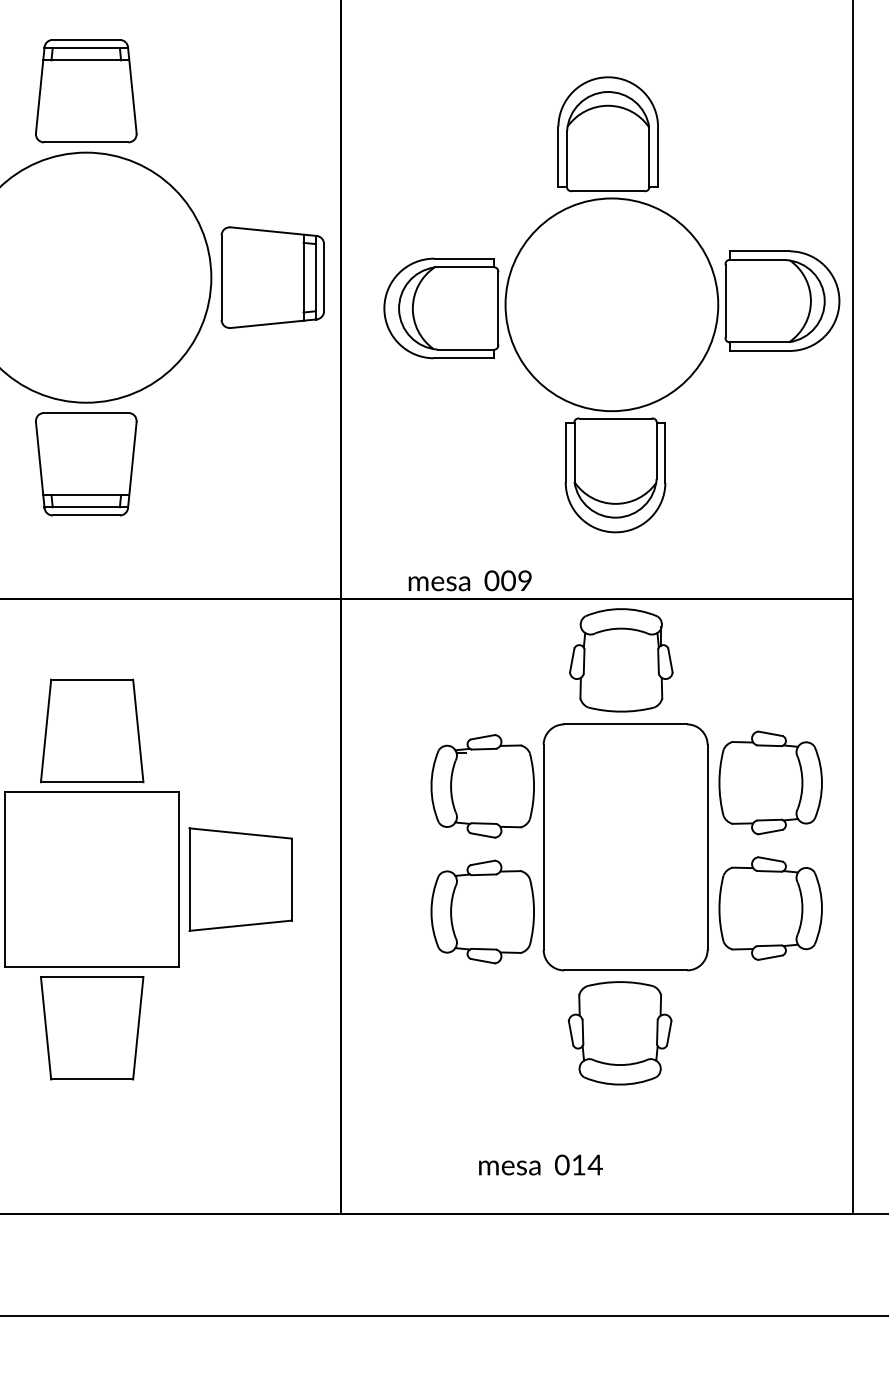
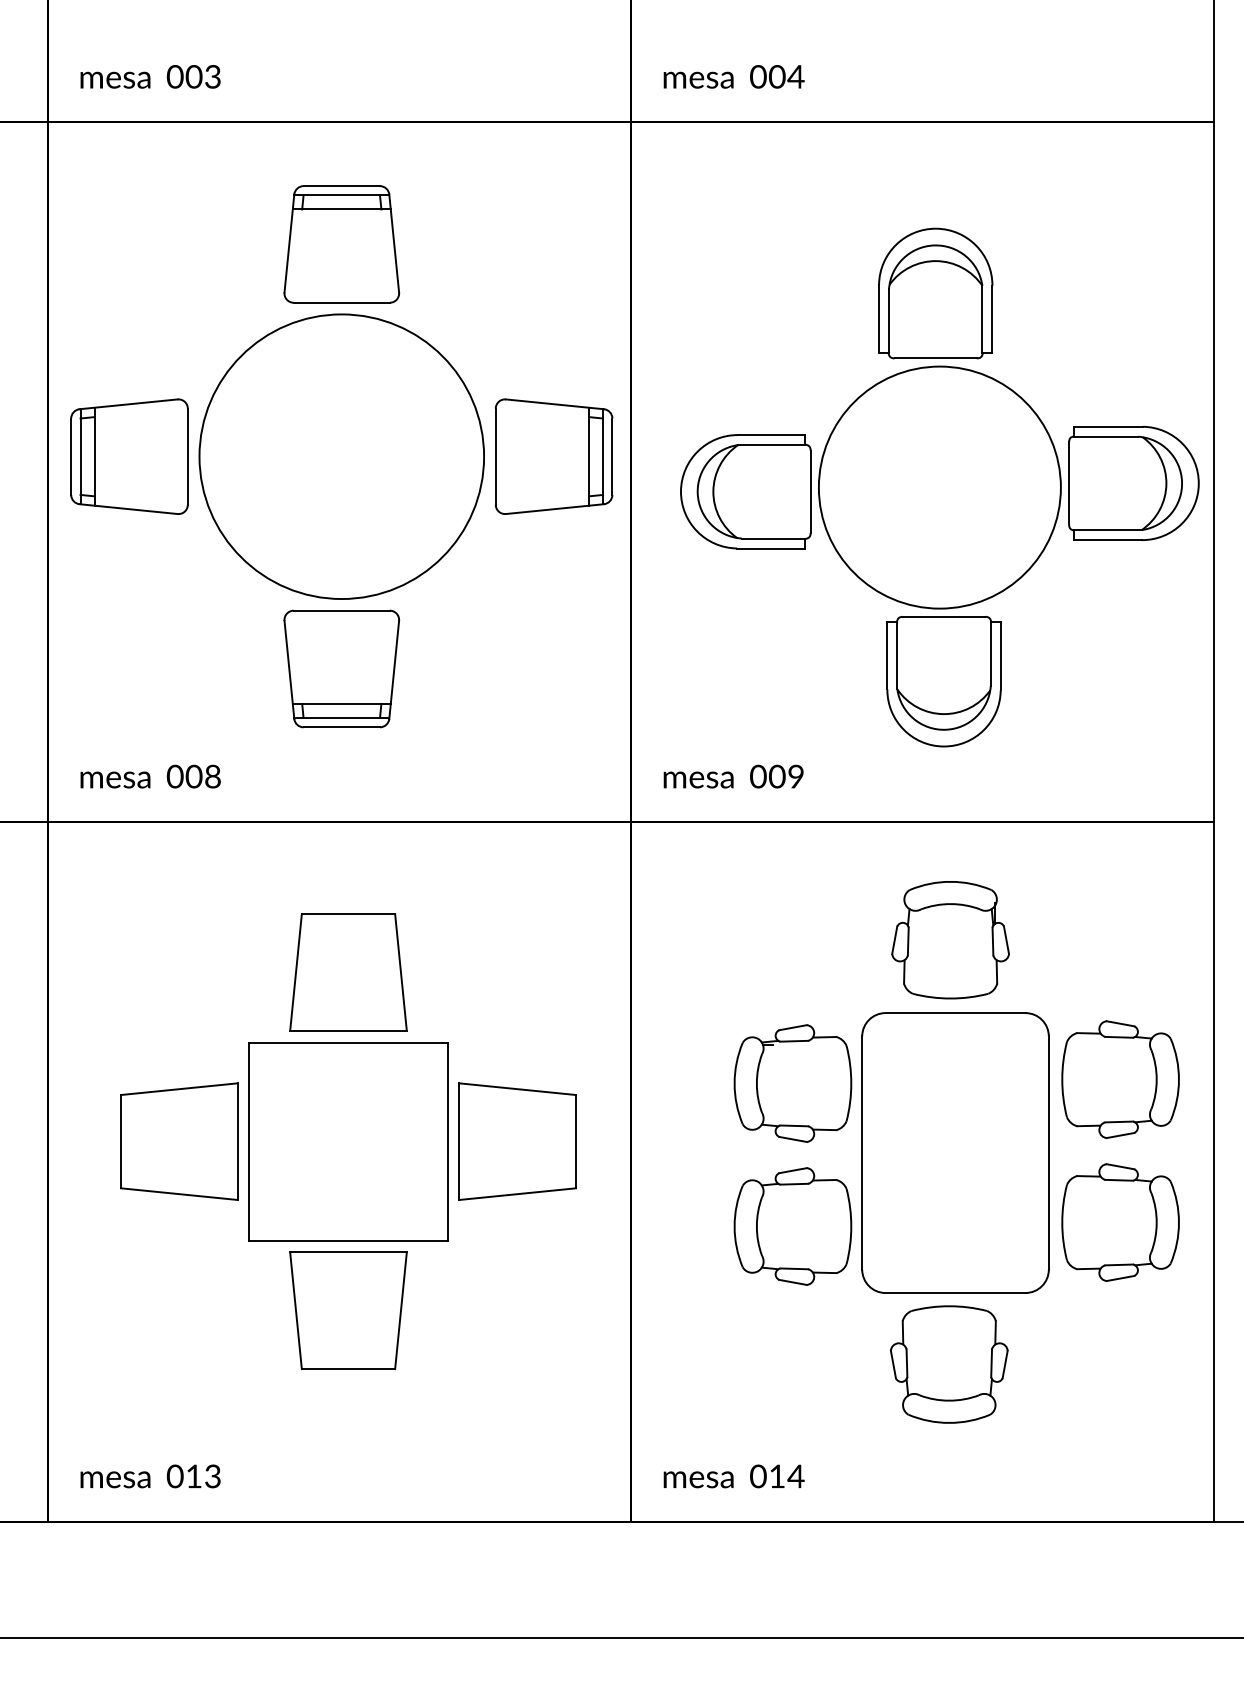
text: (470, 580) -> (733, 776), moved
part: (626, 846) -> (956, 1152), moved
text: (540, 1165) -> (733, 1476), moved

